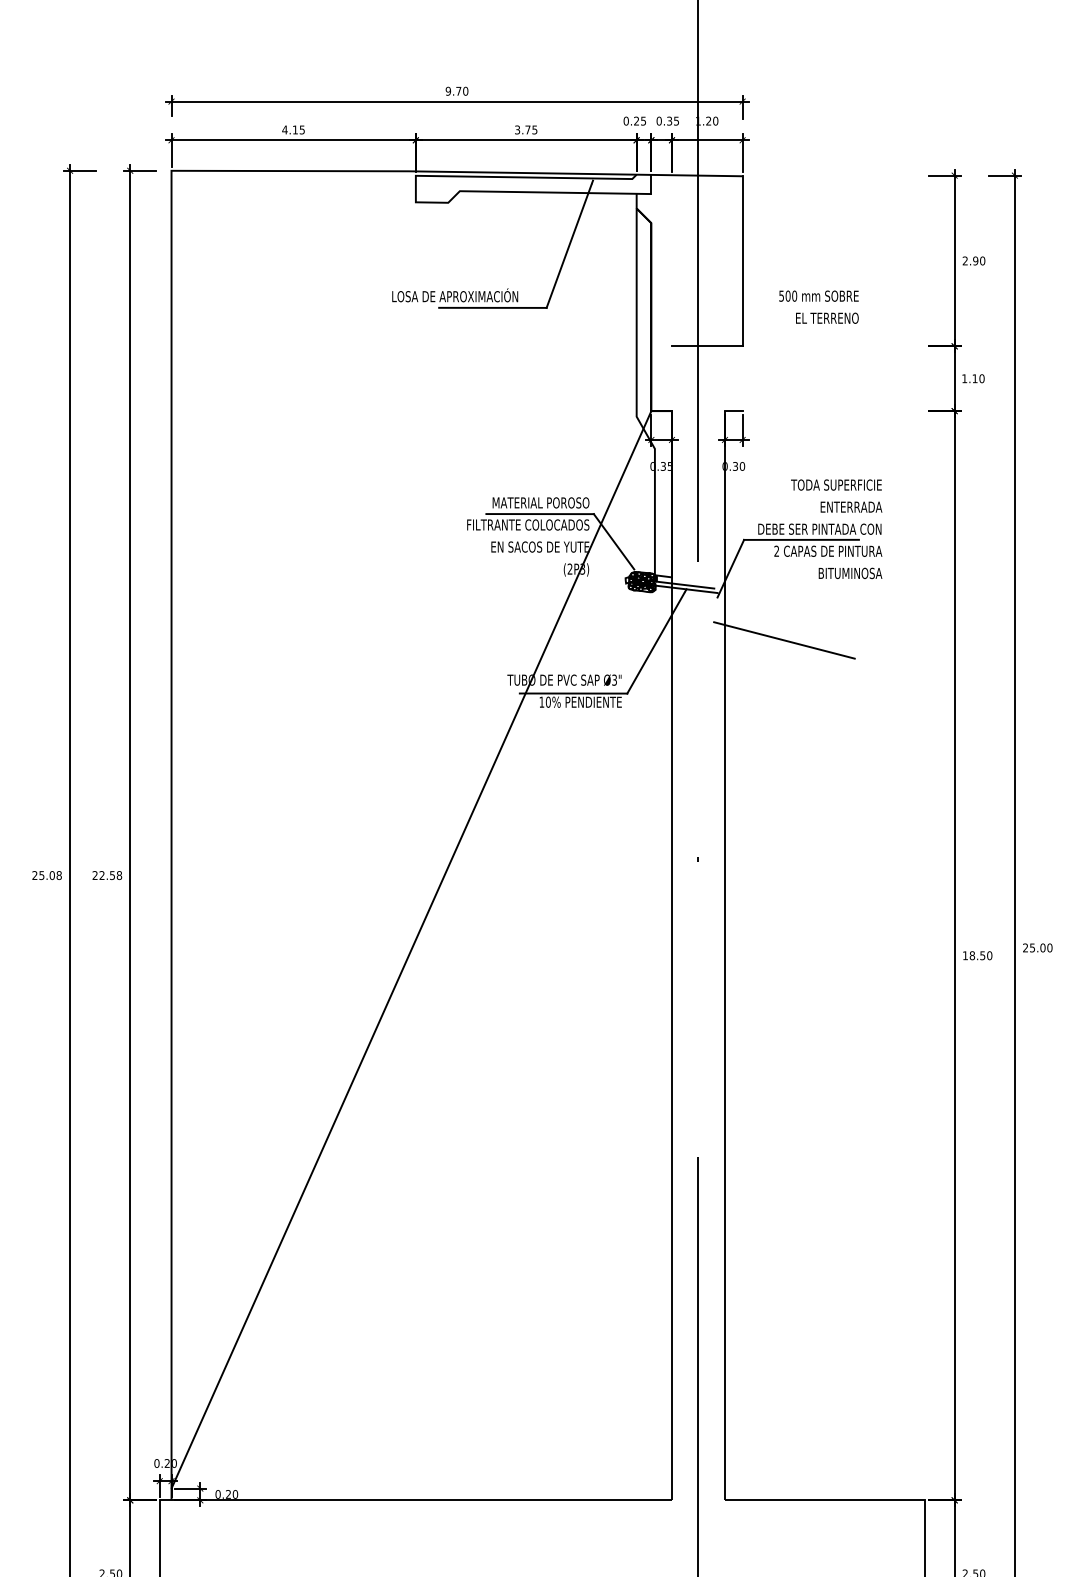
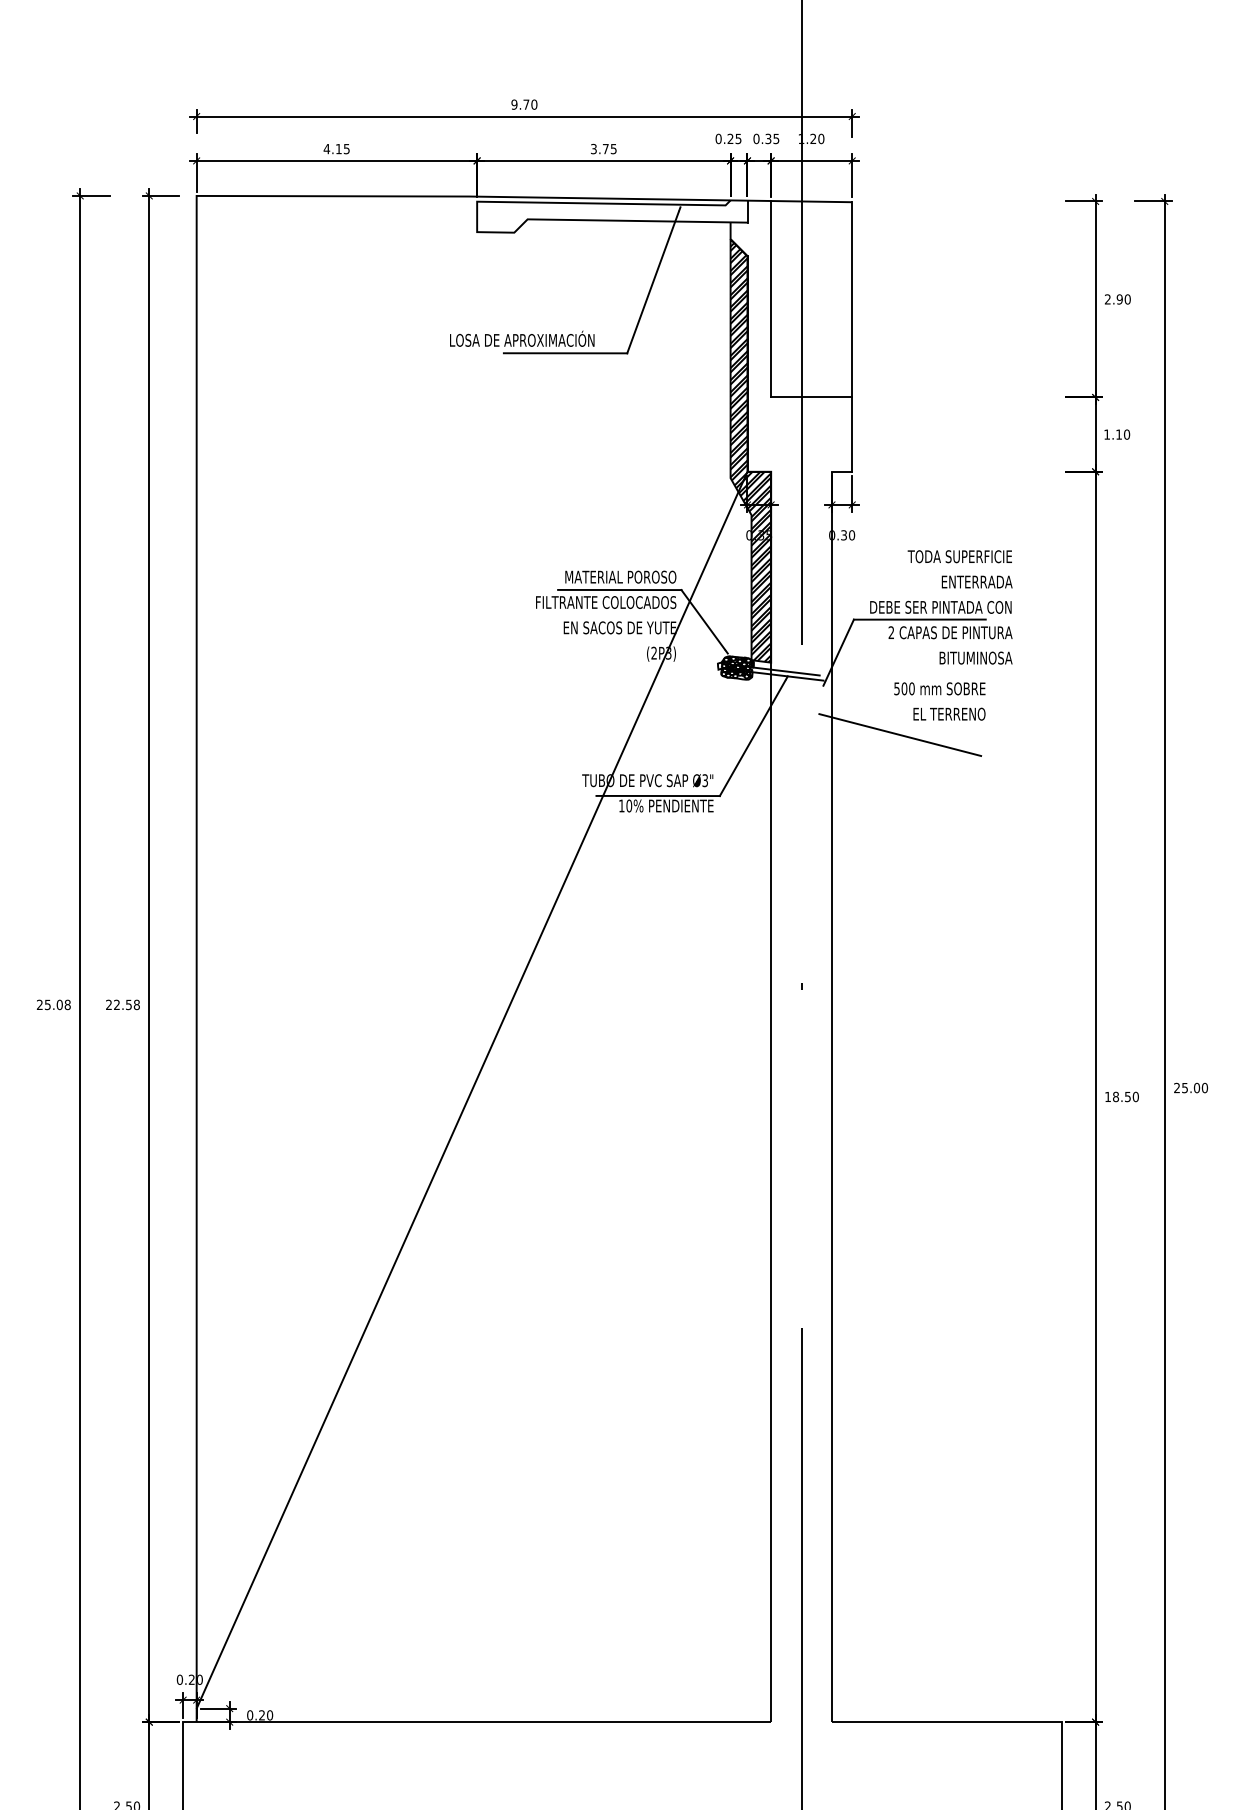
line: (671, 260) -> (770, 298), added
text: (818, 306) -> (939, 700), moved
line: (742, 378) -> (852, 434), added
hatch: (653, 394) -> (749, 452), added

